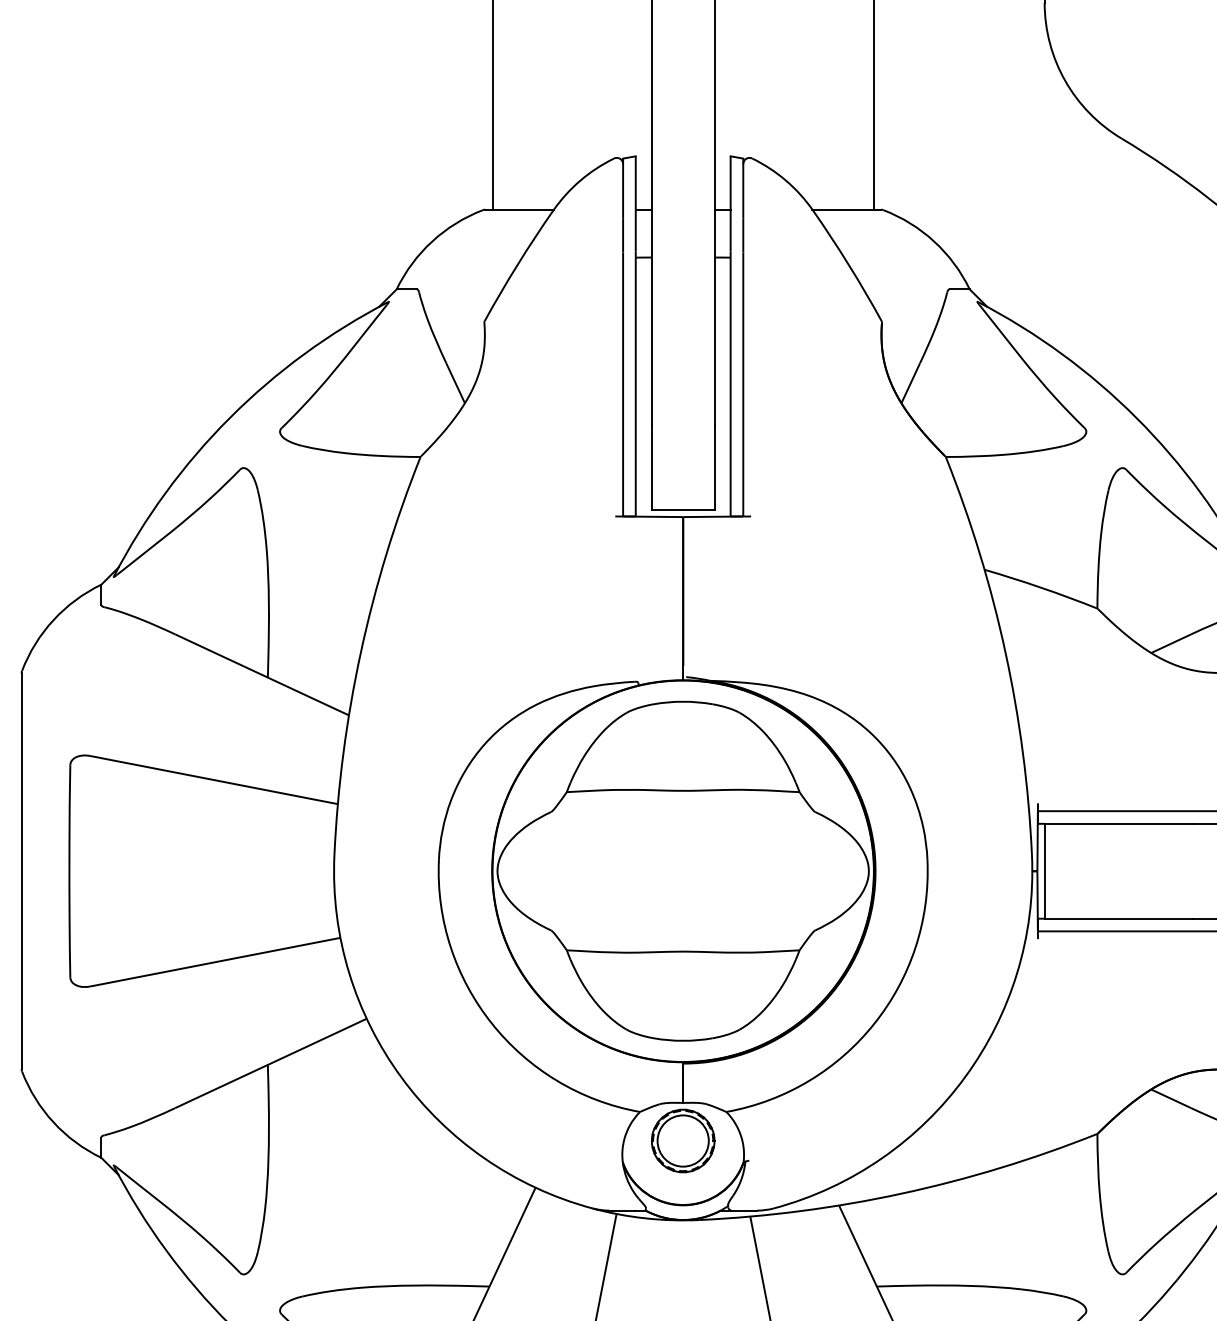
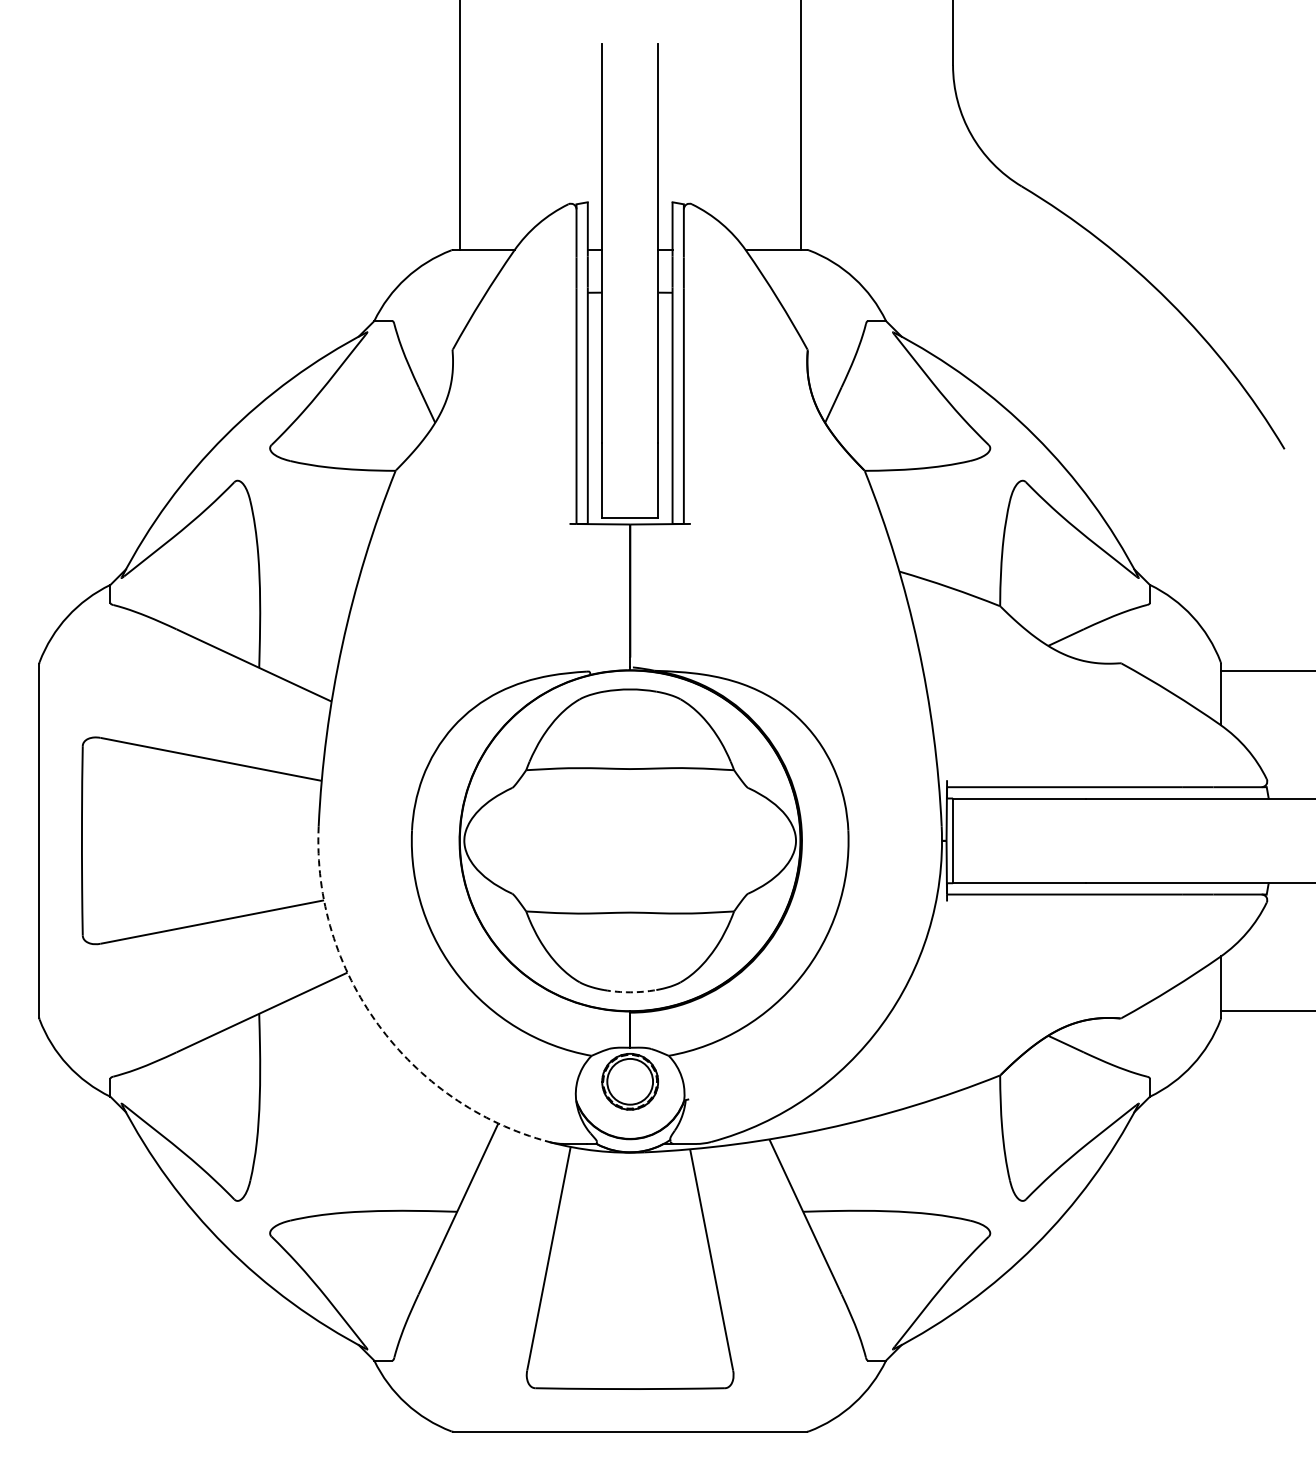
arc: (683, 1041) -> (630, 992), solid -> dashed
arc: (401, 1076) -> (378, 1024), solid -> dashed

